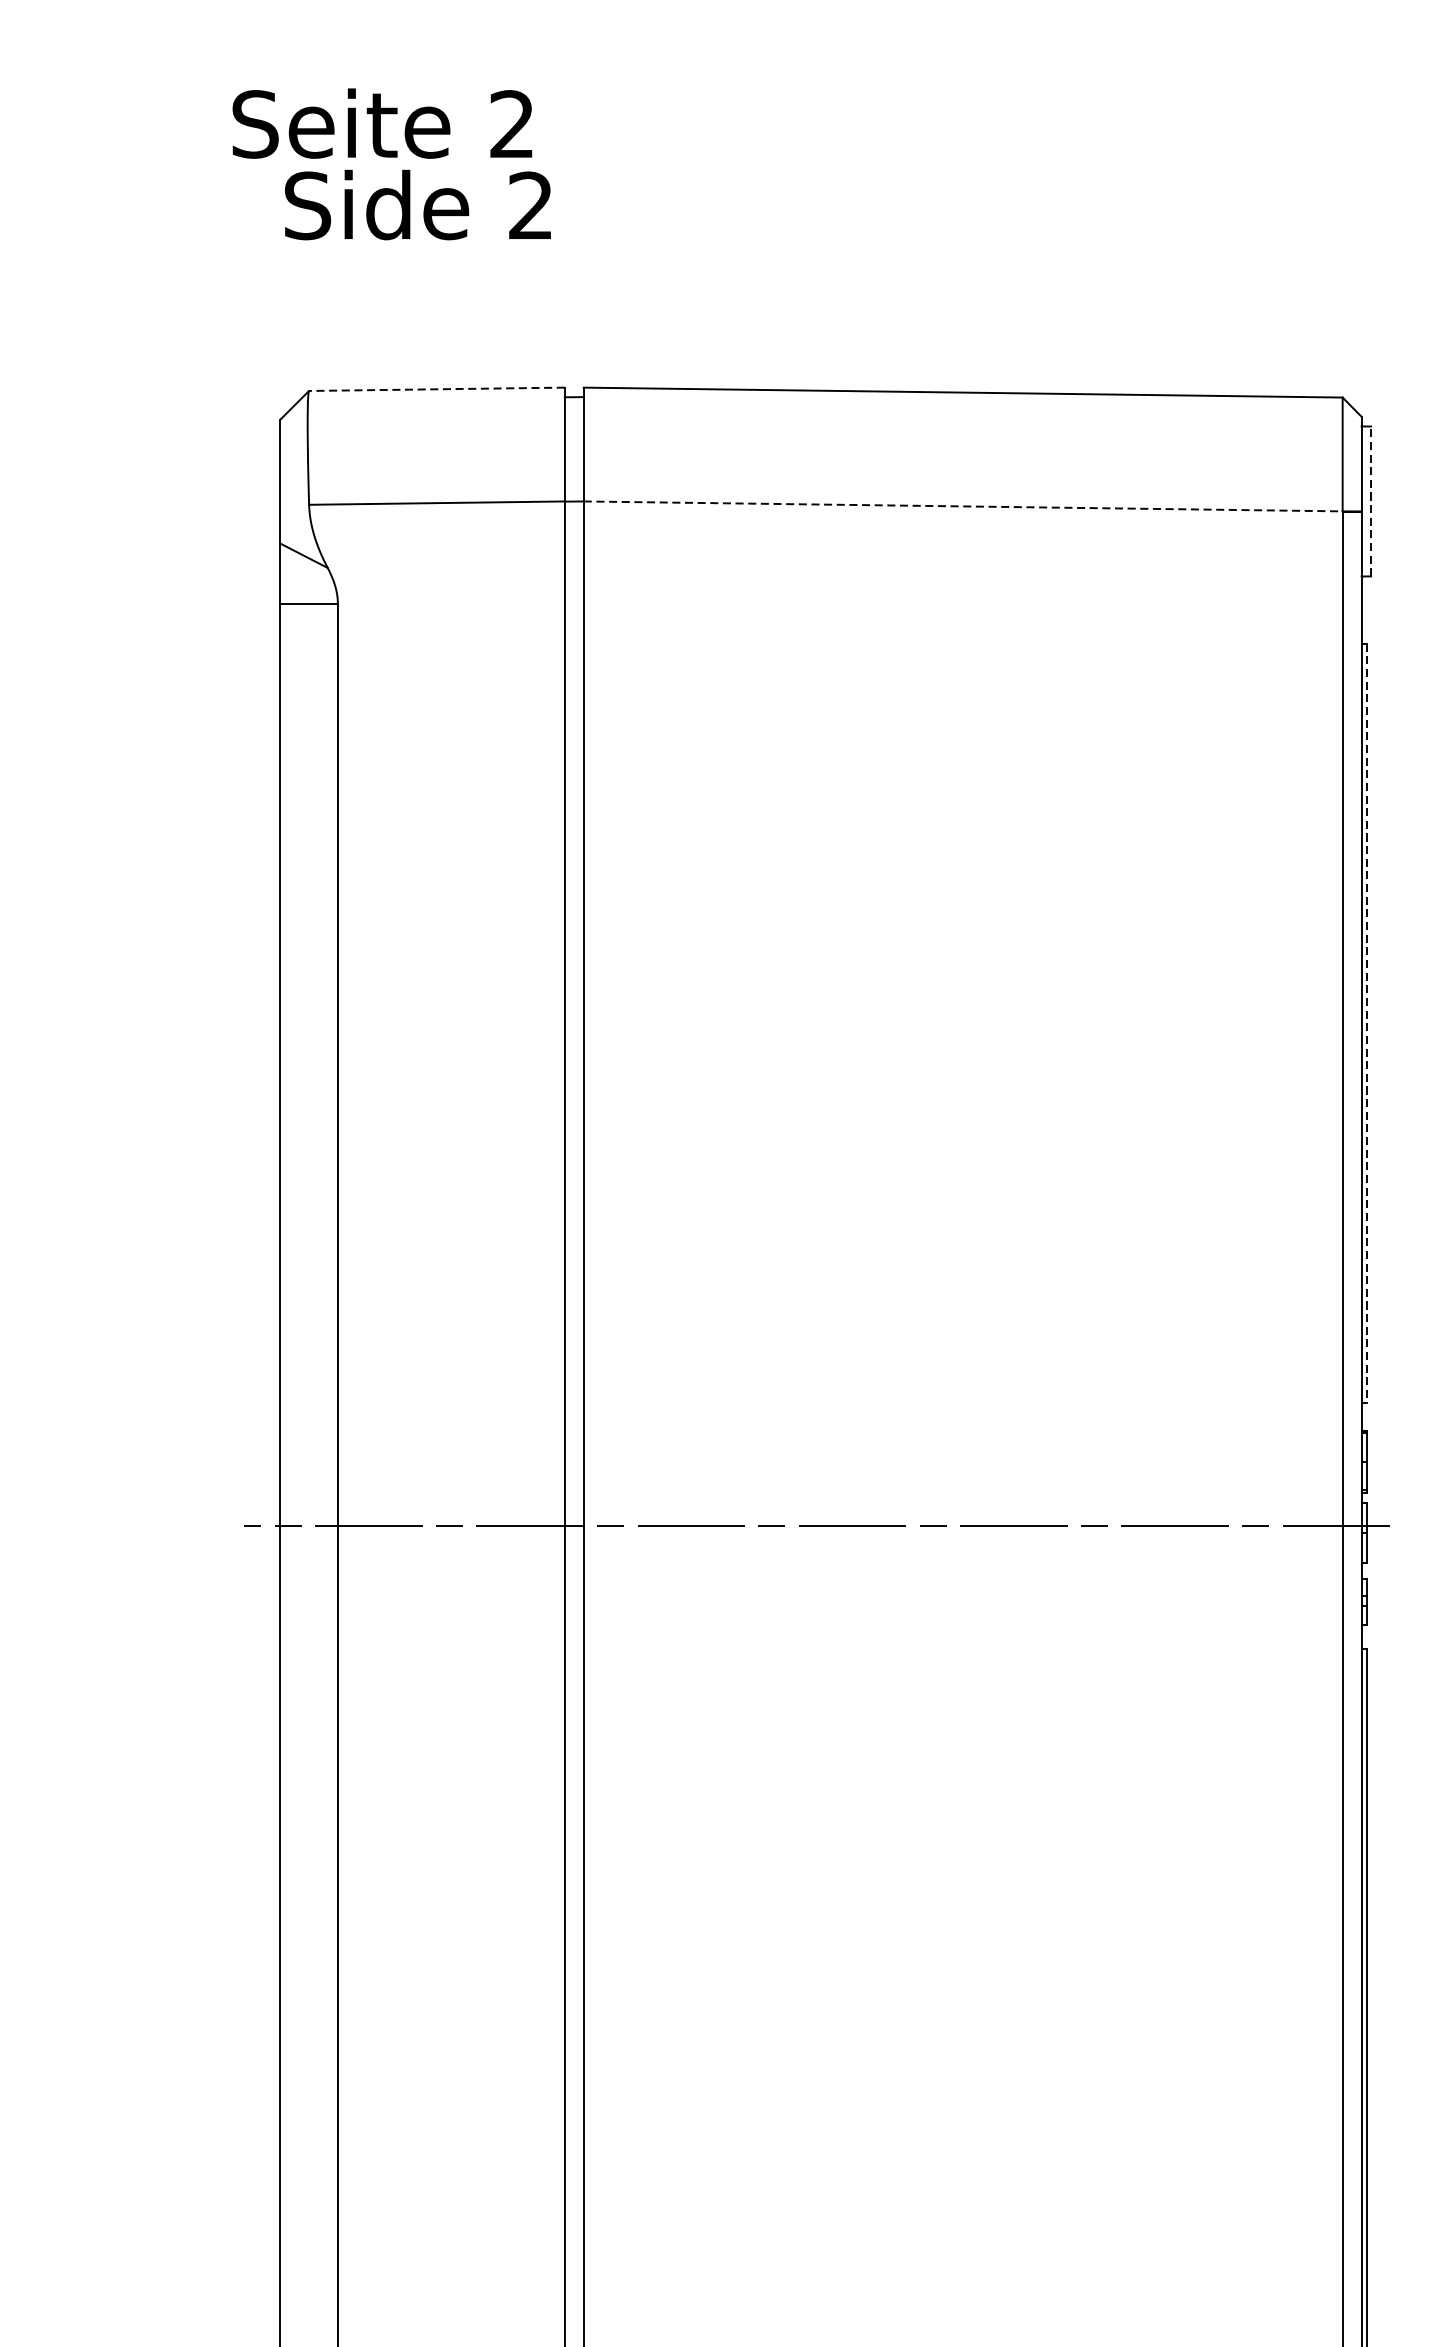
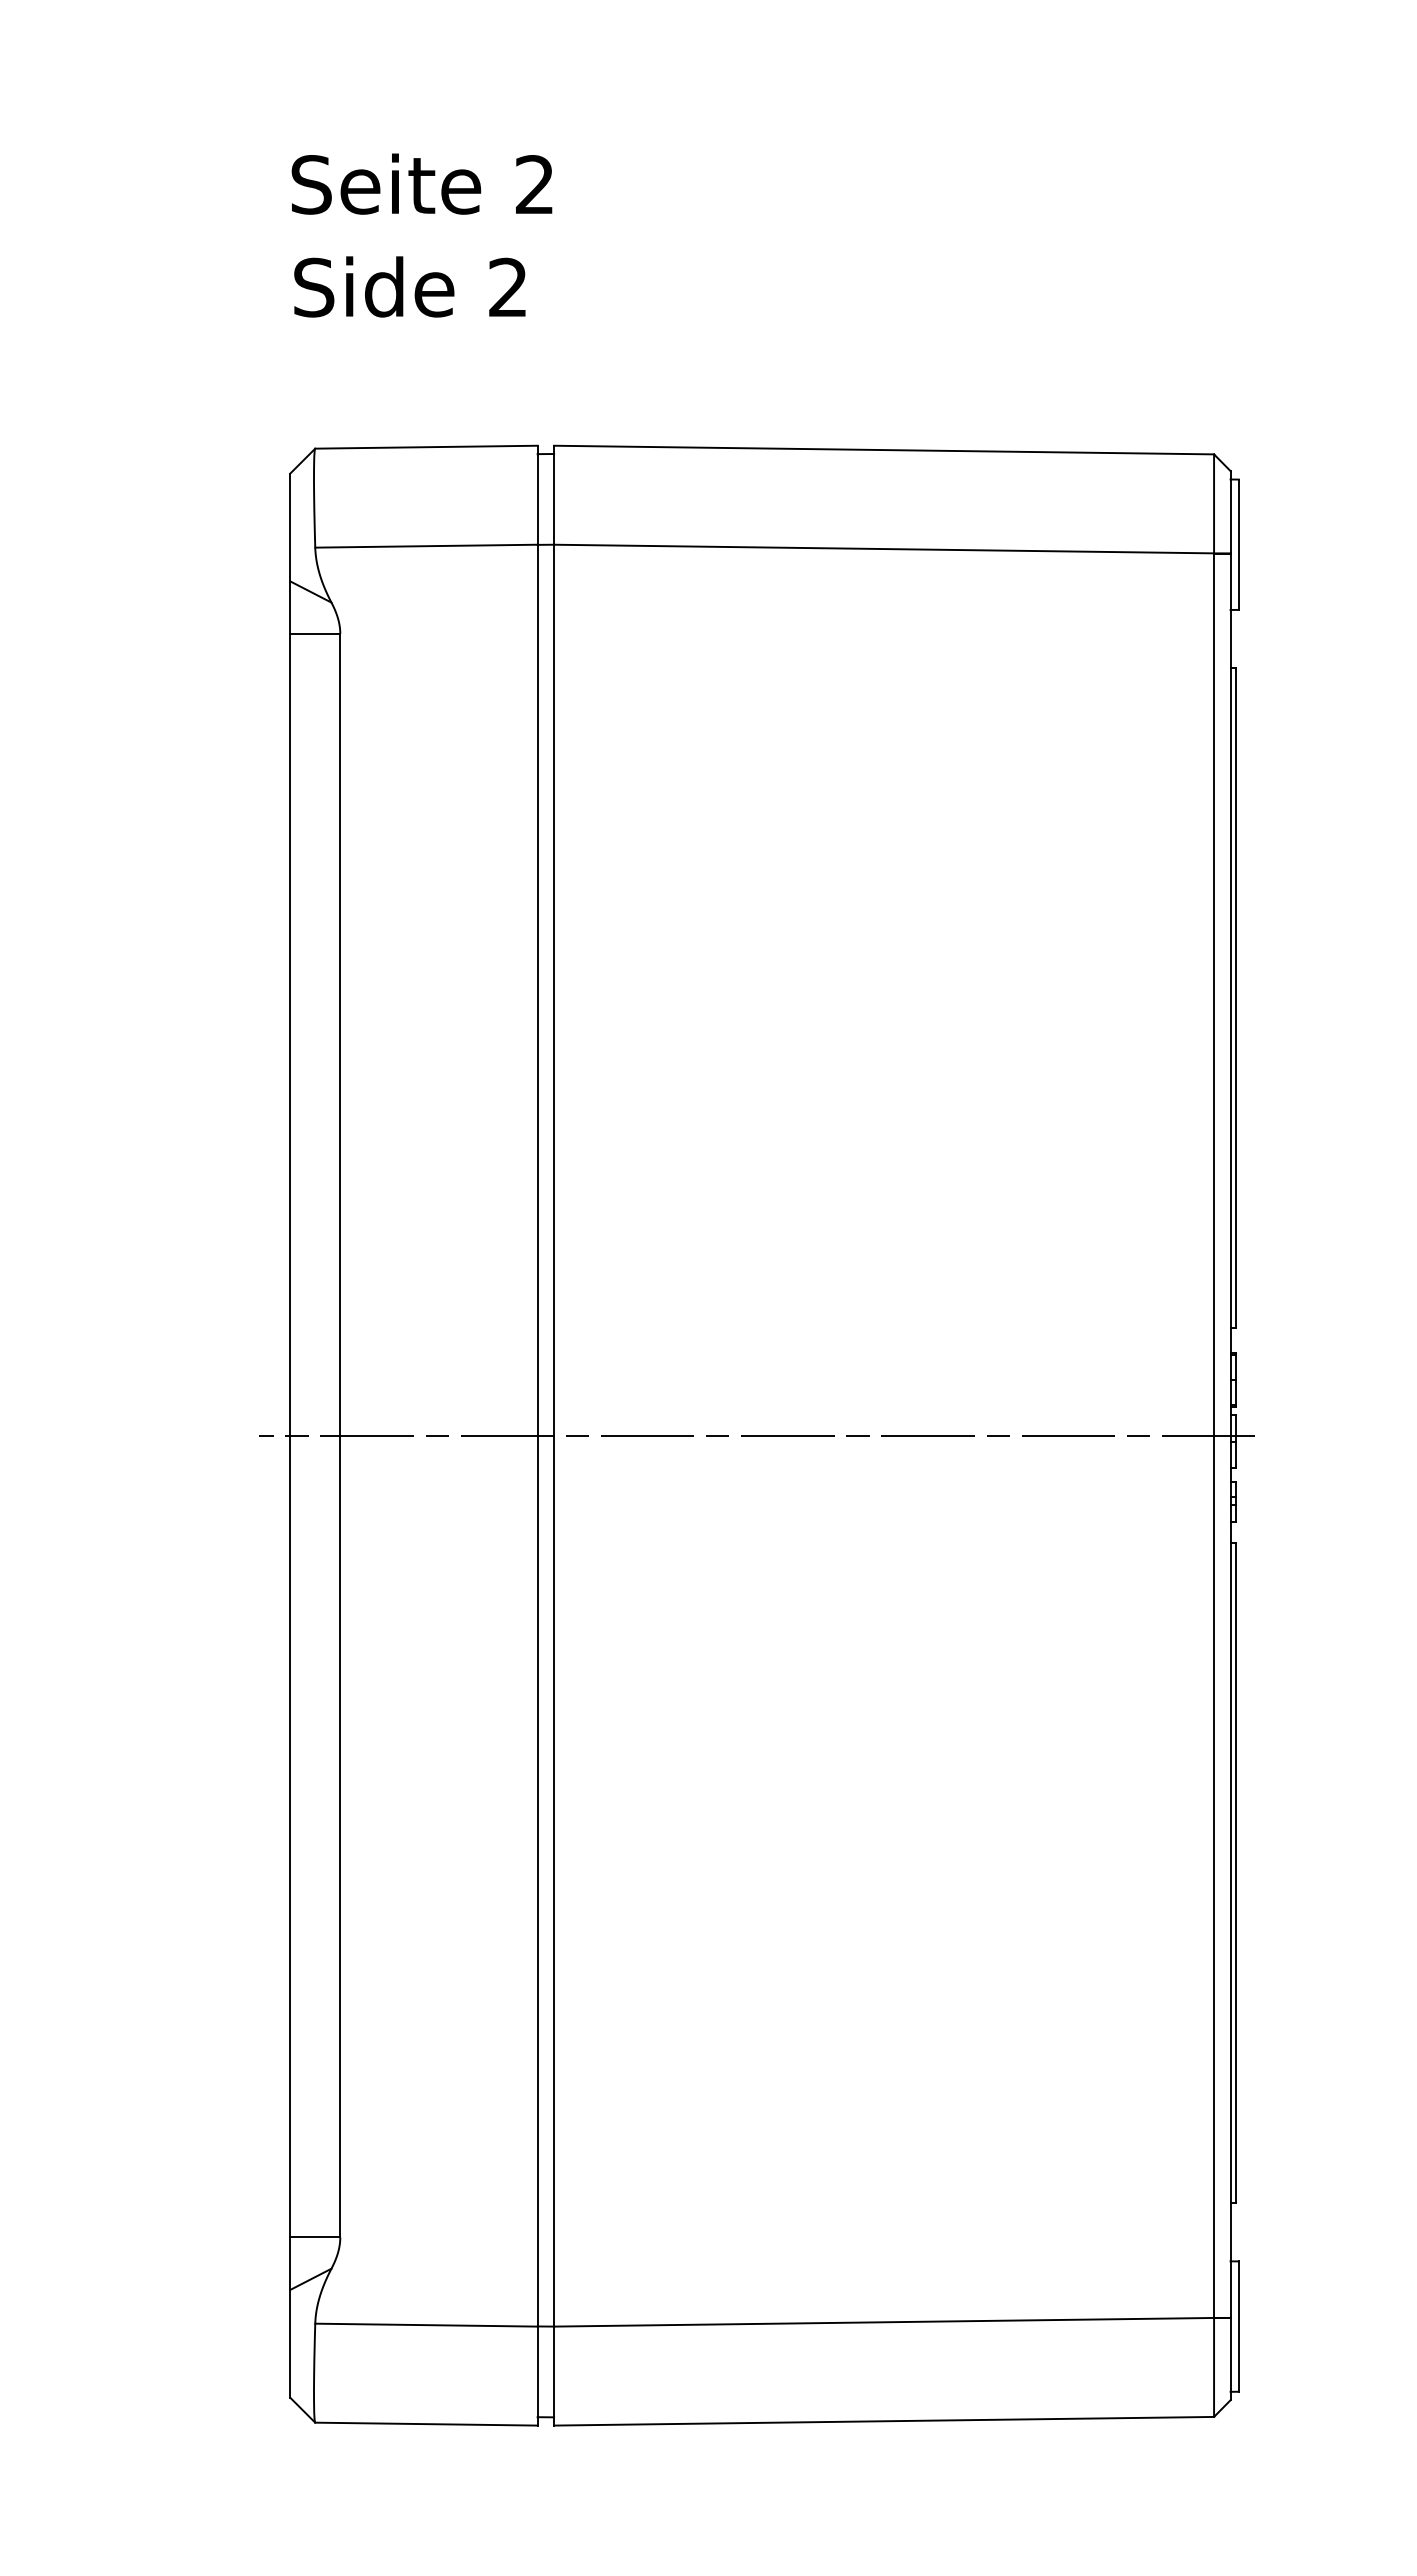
text: (381, 122) -> (421, 183), moved
line: (435, 389) -> (425, 447), dashed -> solid
line: (1370, 501) -> (1238, 544), dashed -> solid
line: (963, 506) -> (884, 549), dashed -> solid
line: (1367, 1023) -> (1235, 998), dashed -> solid

